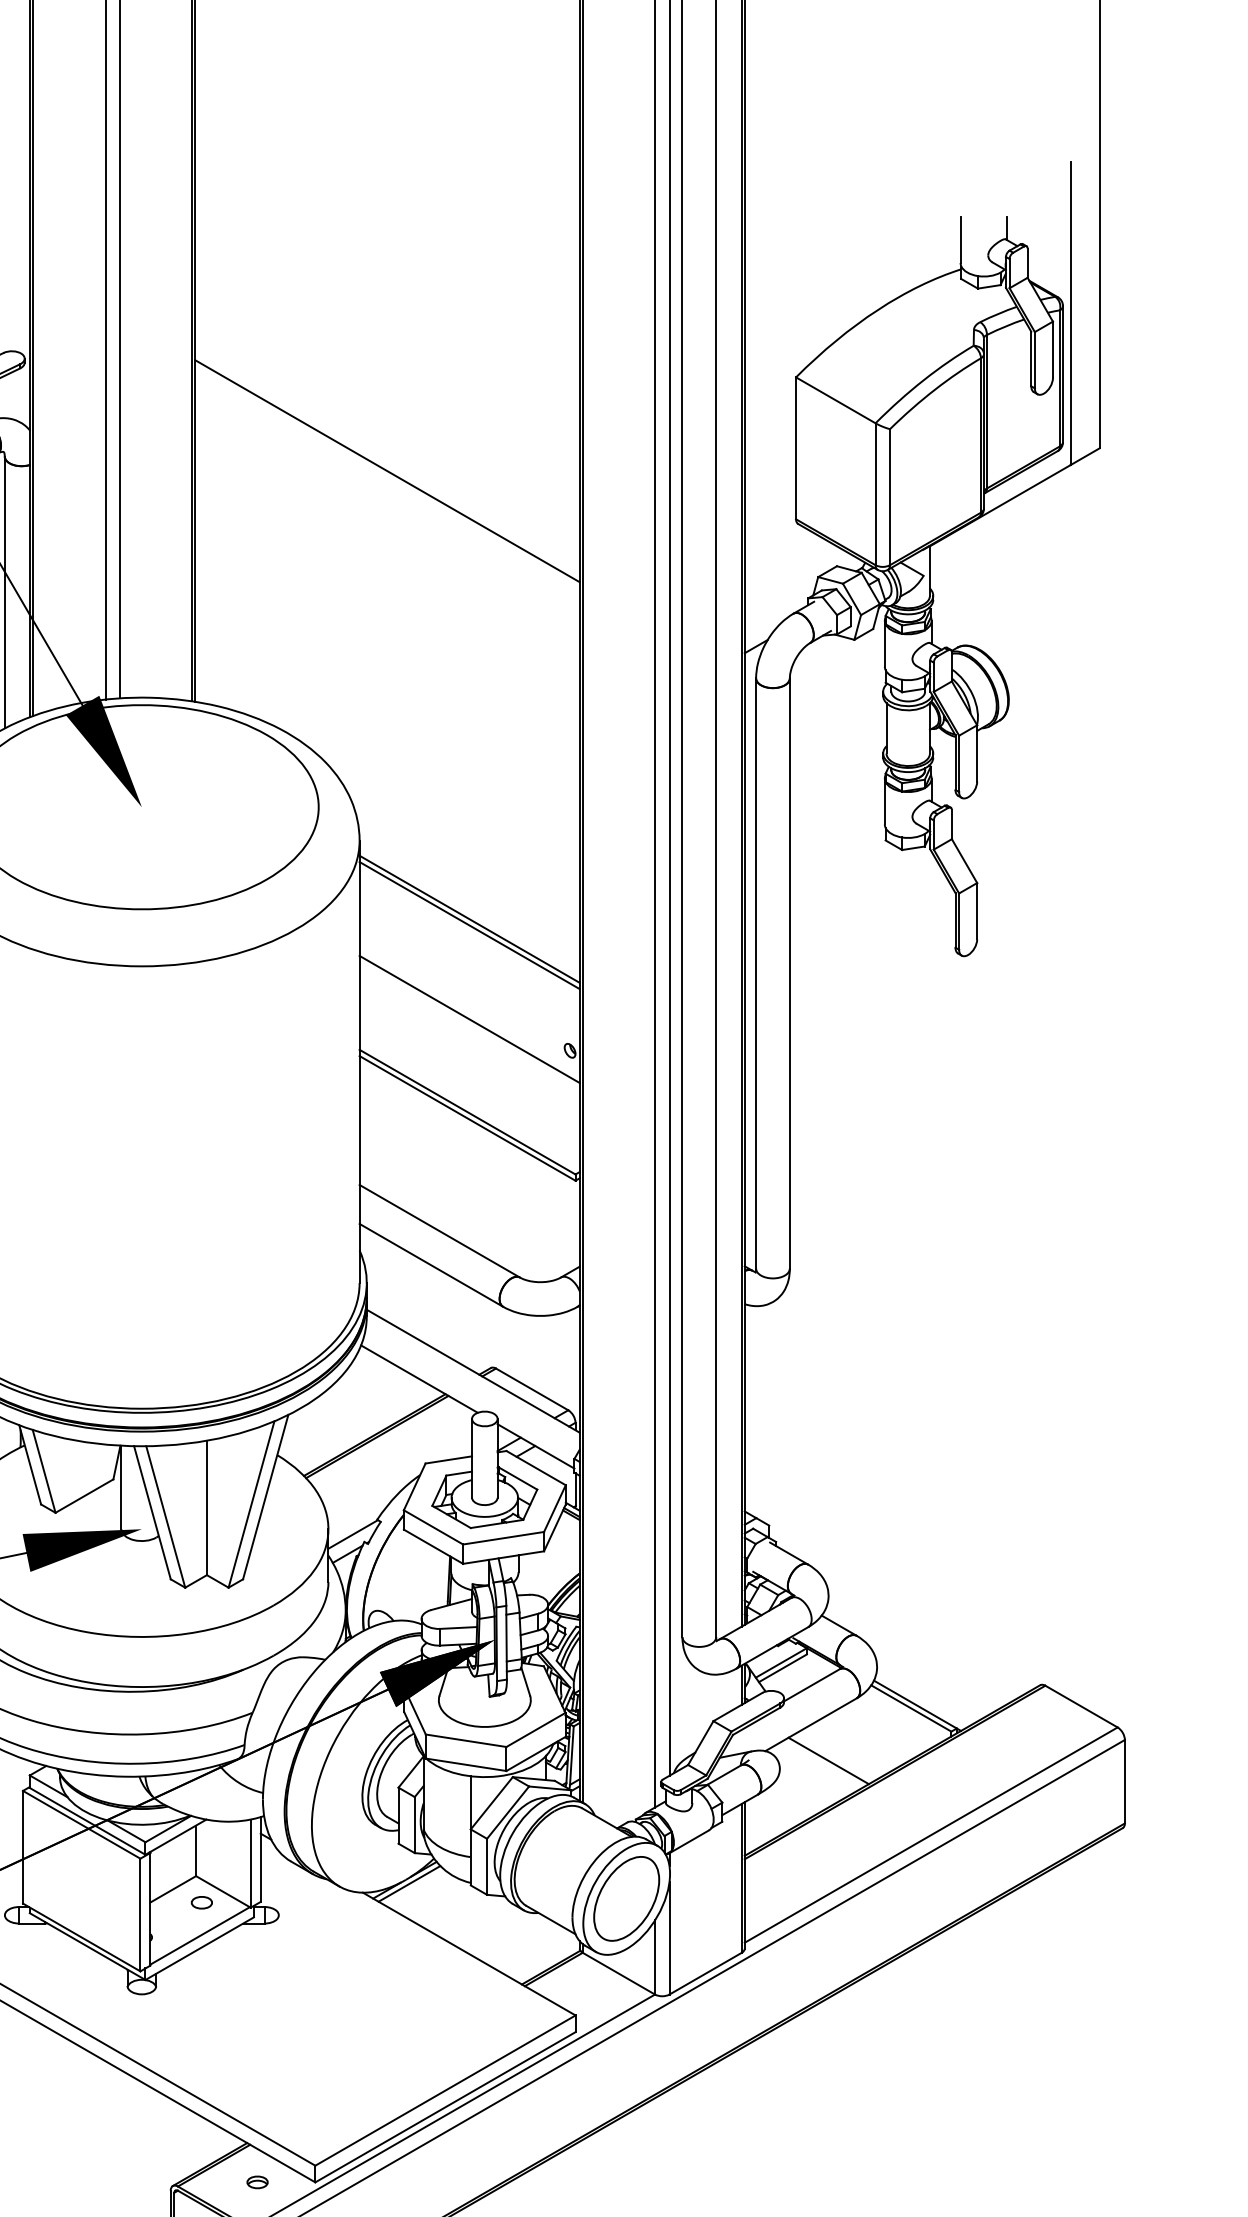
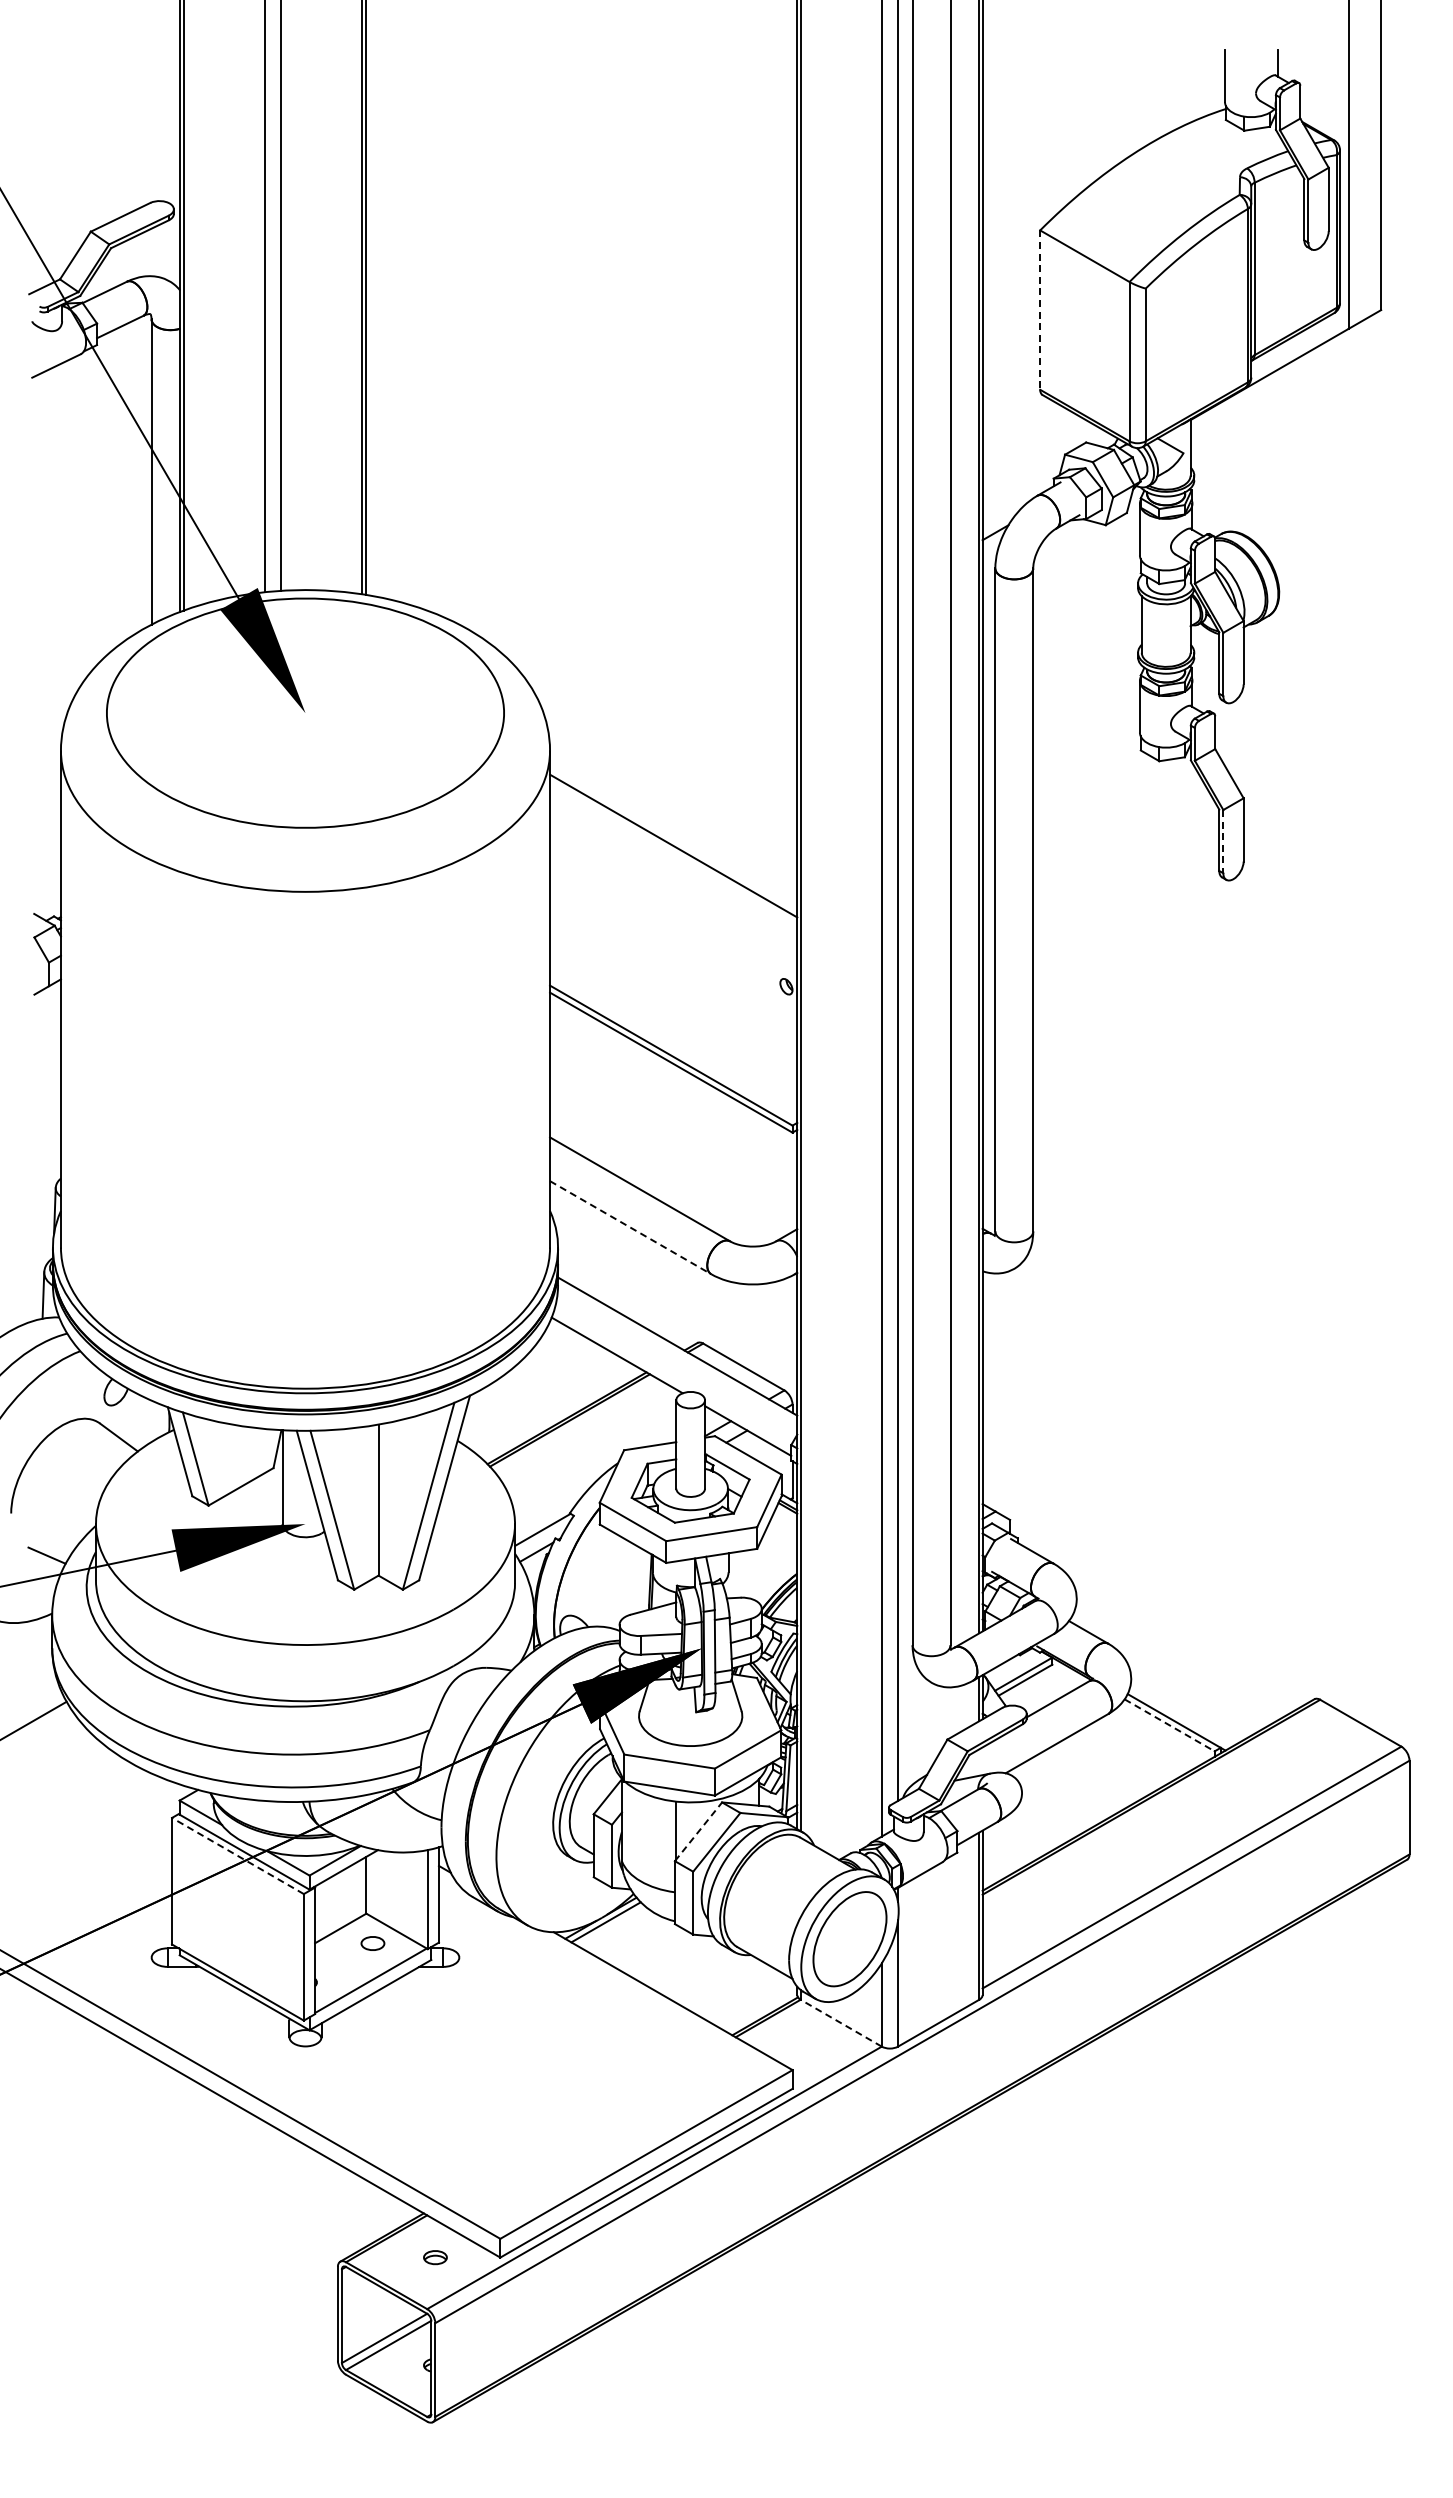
line: (796, 448) -> (1040, 310), solid -> dashed
line: (387, 470) -> (581, 335), removed
line: (469, 918) -> (673, 838), removed
line: (959, 921) -> (1223, 841), solid -> dashed
line: (469, 1019) -> (673, 951), removed
line: (432, 1265) -> (631, 1227), solid -> dashed
line: (911, 1708) -> (1169, 1725), solid -> dashed
line: (828, 1761) -> (1076, 1784), removed
line: (491, 1802) -> (698, 1831), solid -> dashed
line: (81, 1824) -> (237, 1855), solid -> dashed
line: (619, 1973) -> (841, 2023), solid -> dashed

